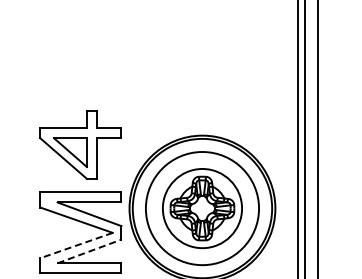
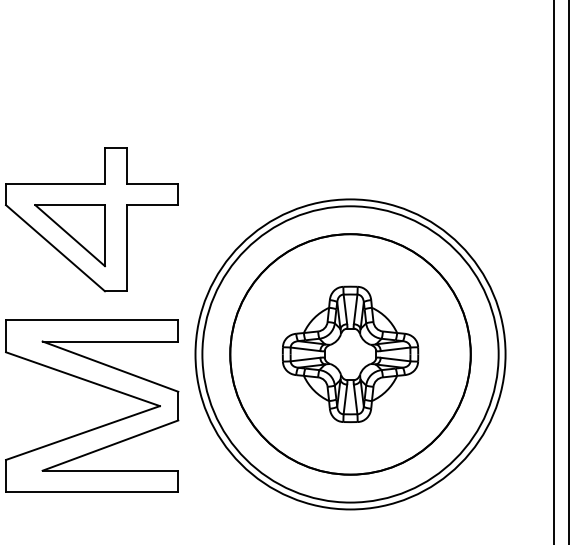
circle: (202, 208) -> (350, 354), size x1.43
line: (76, 245) -> (82, 432), dashed -> solid
line: (90, 251) -> (112, 445), dashed -> solid

